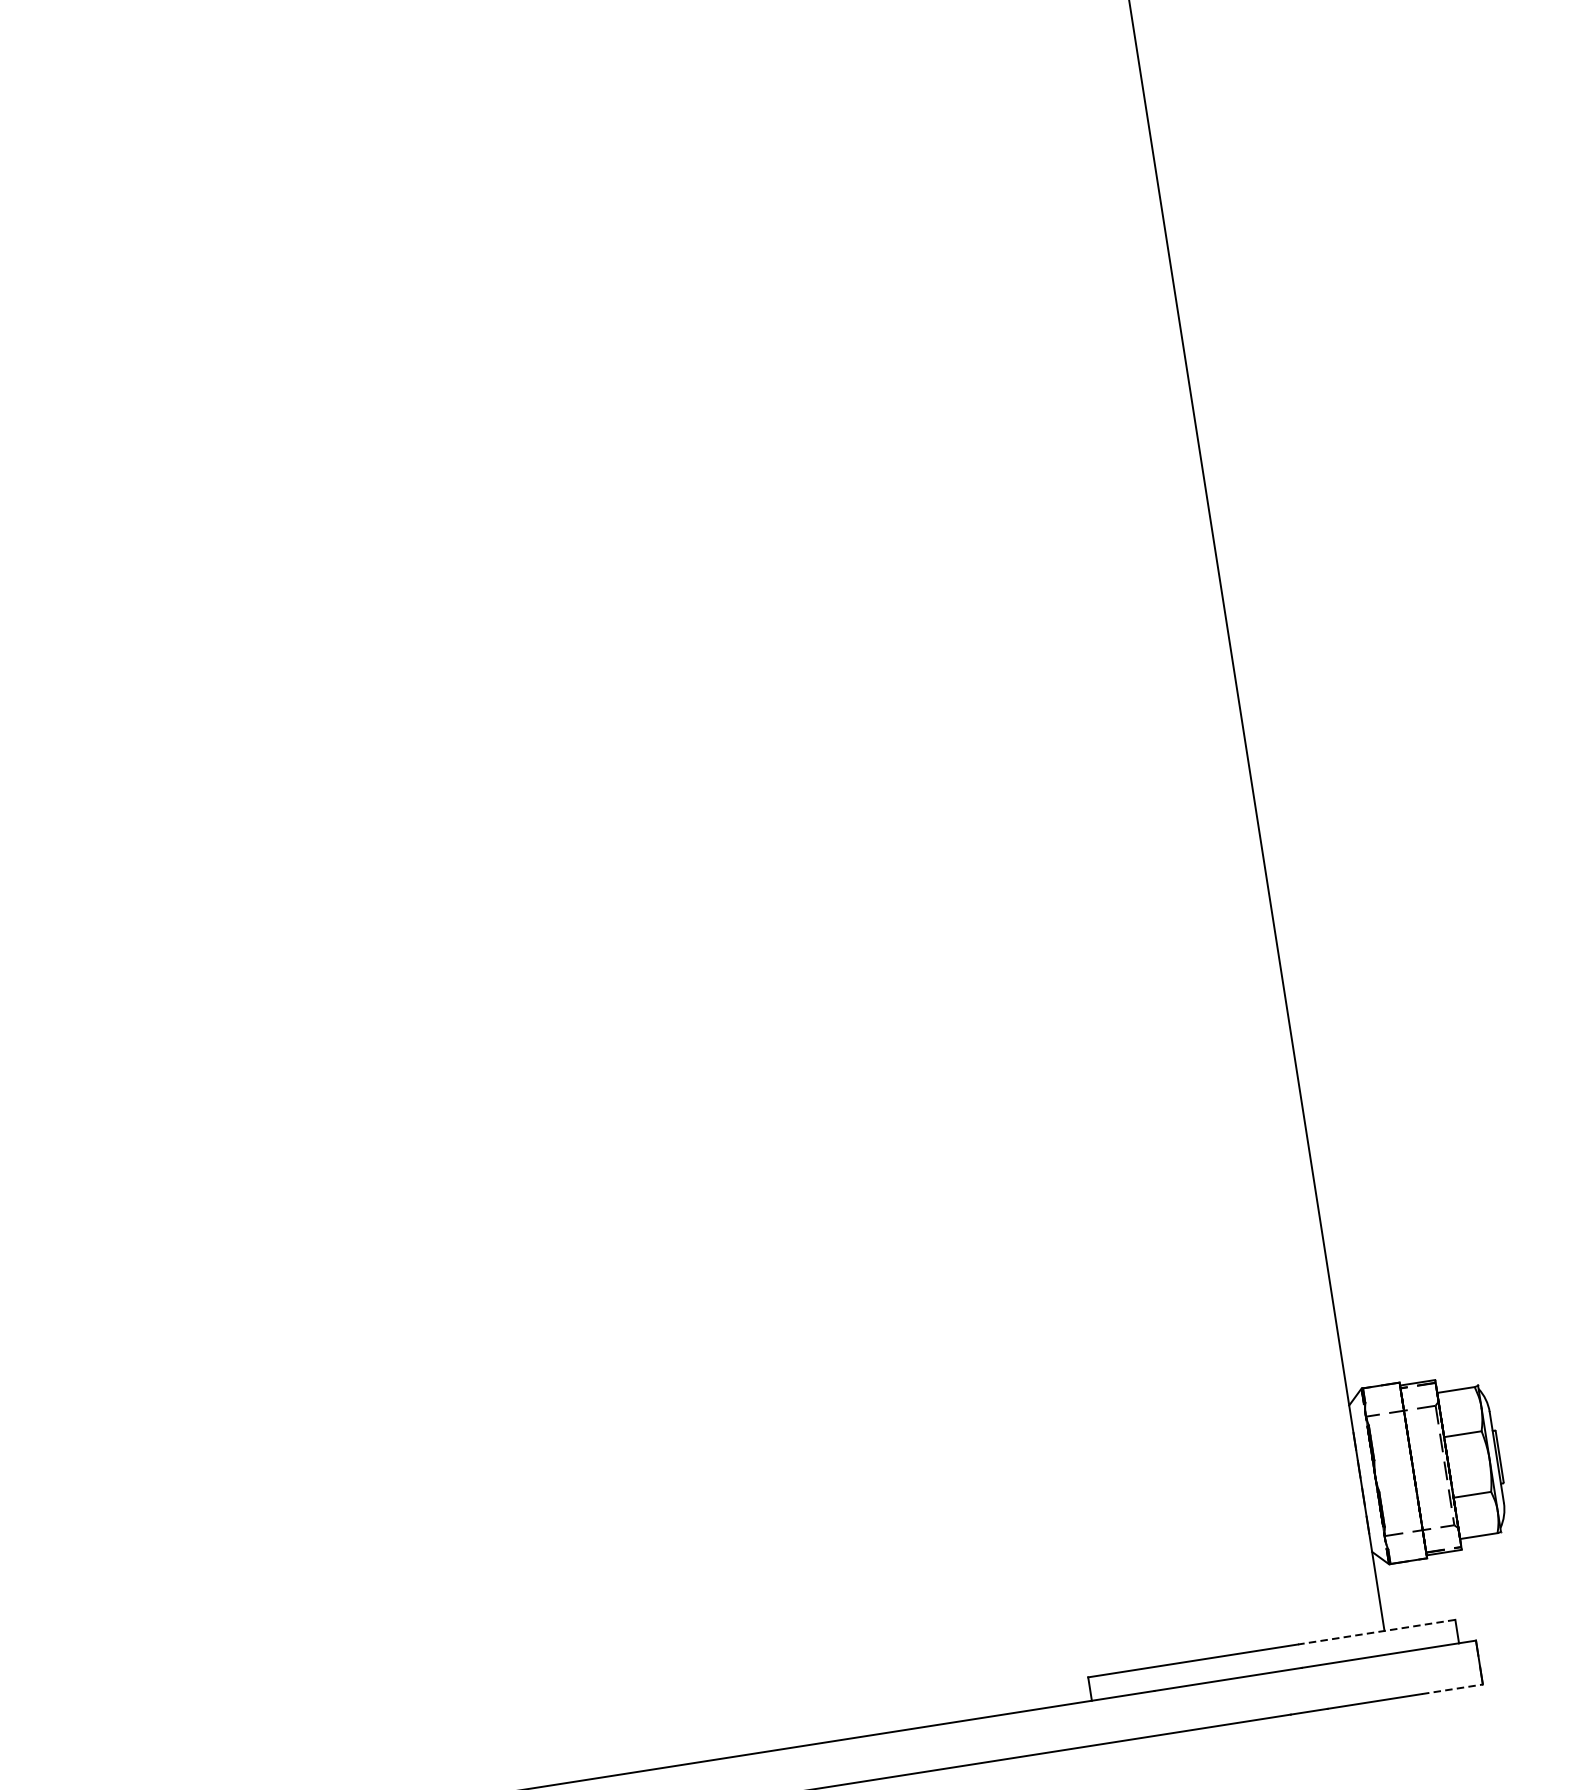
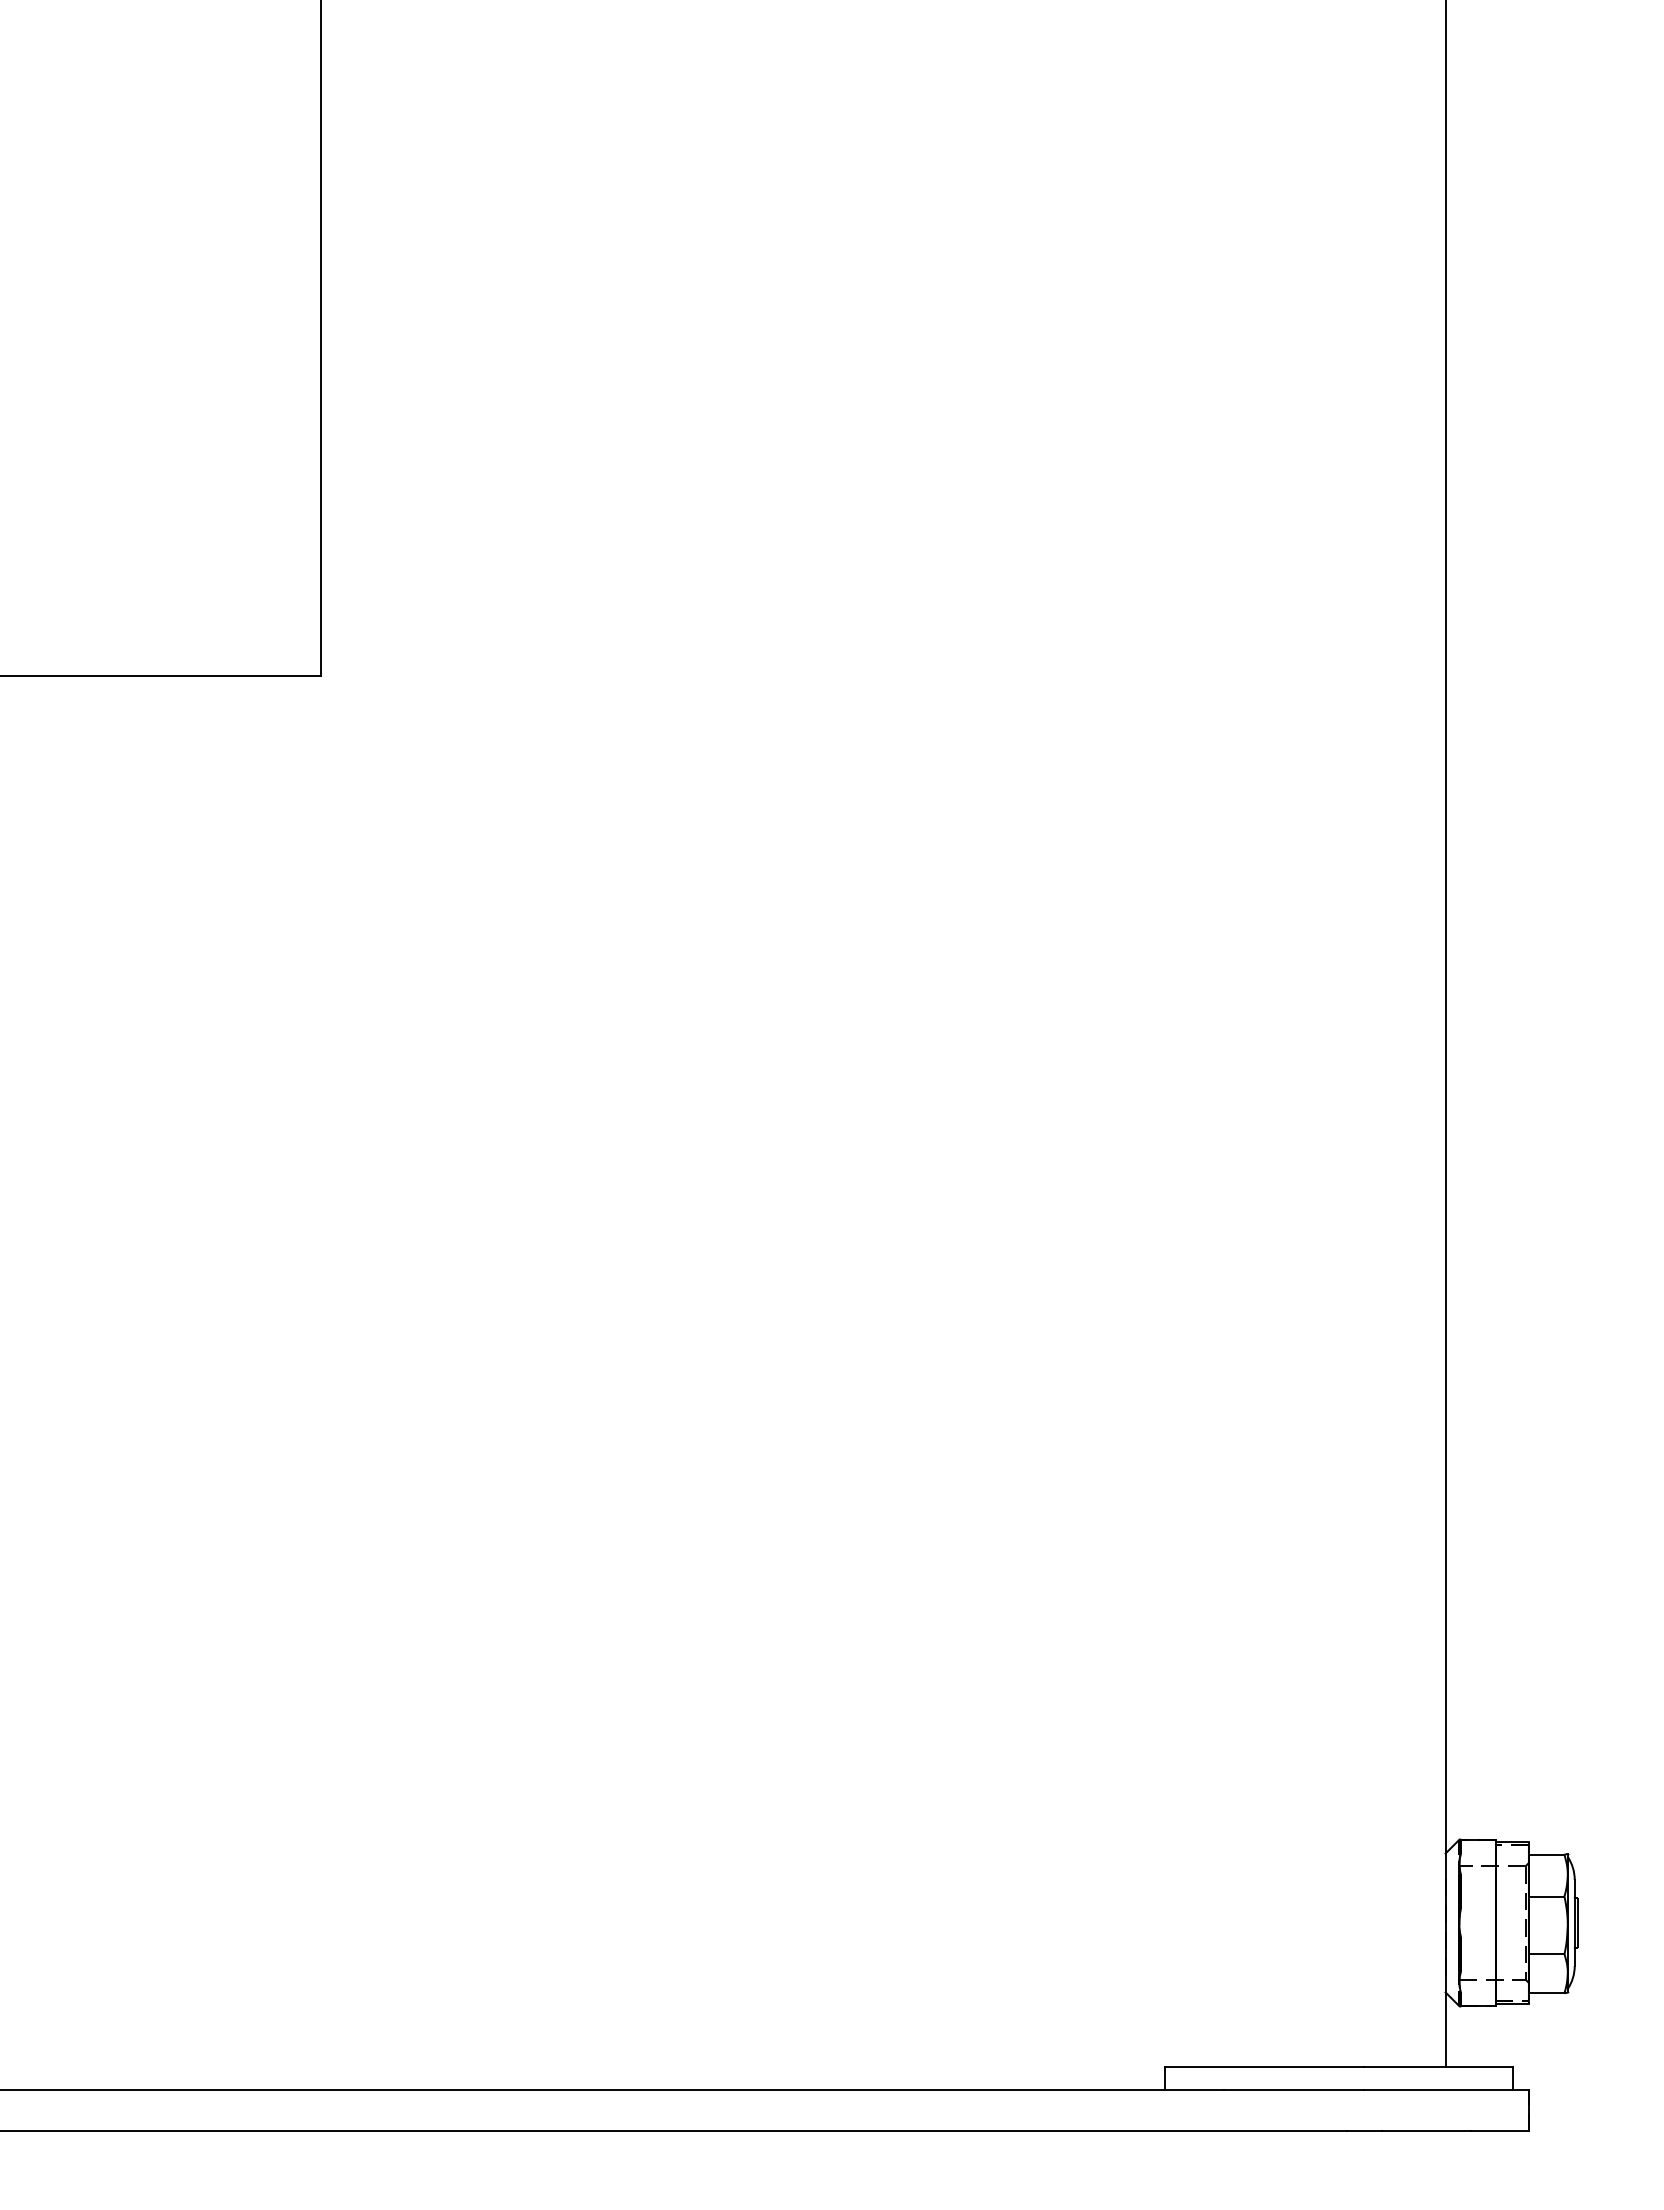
line: (1377, 1632) -> (1438, 2067), dashed -> solid
line: (1452, 1689) -> (1500, 2131), dashed -> solid

